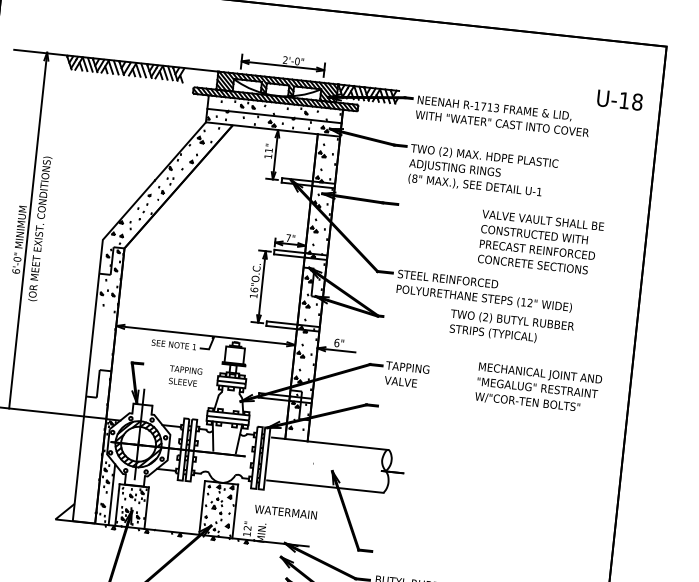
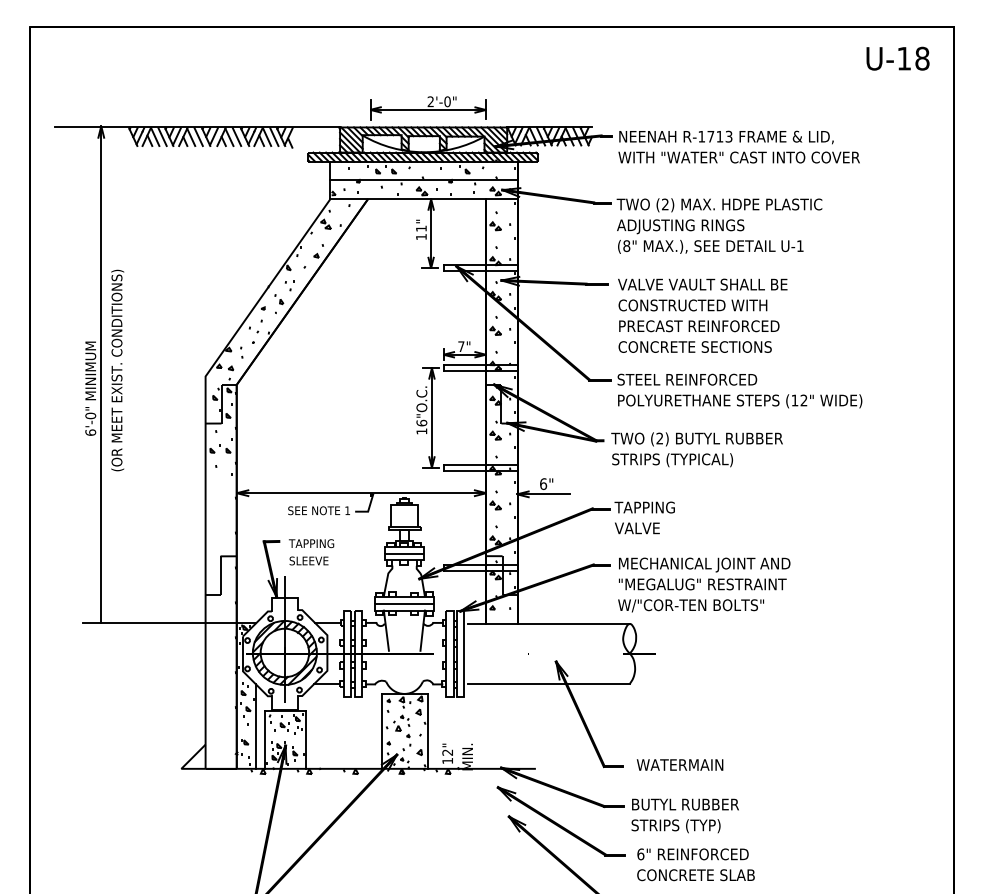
text: (619, 100) -> (897, 58), moved
text: (540, 242) -> (702, 315), moved
text: (511, 327) -> (696, 449), moved
text: (185, 376) -> (311, 552), moved
text: (538, 388) -> (704, 584), moved
text: (285, 511) -> (679, 764), moved

